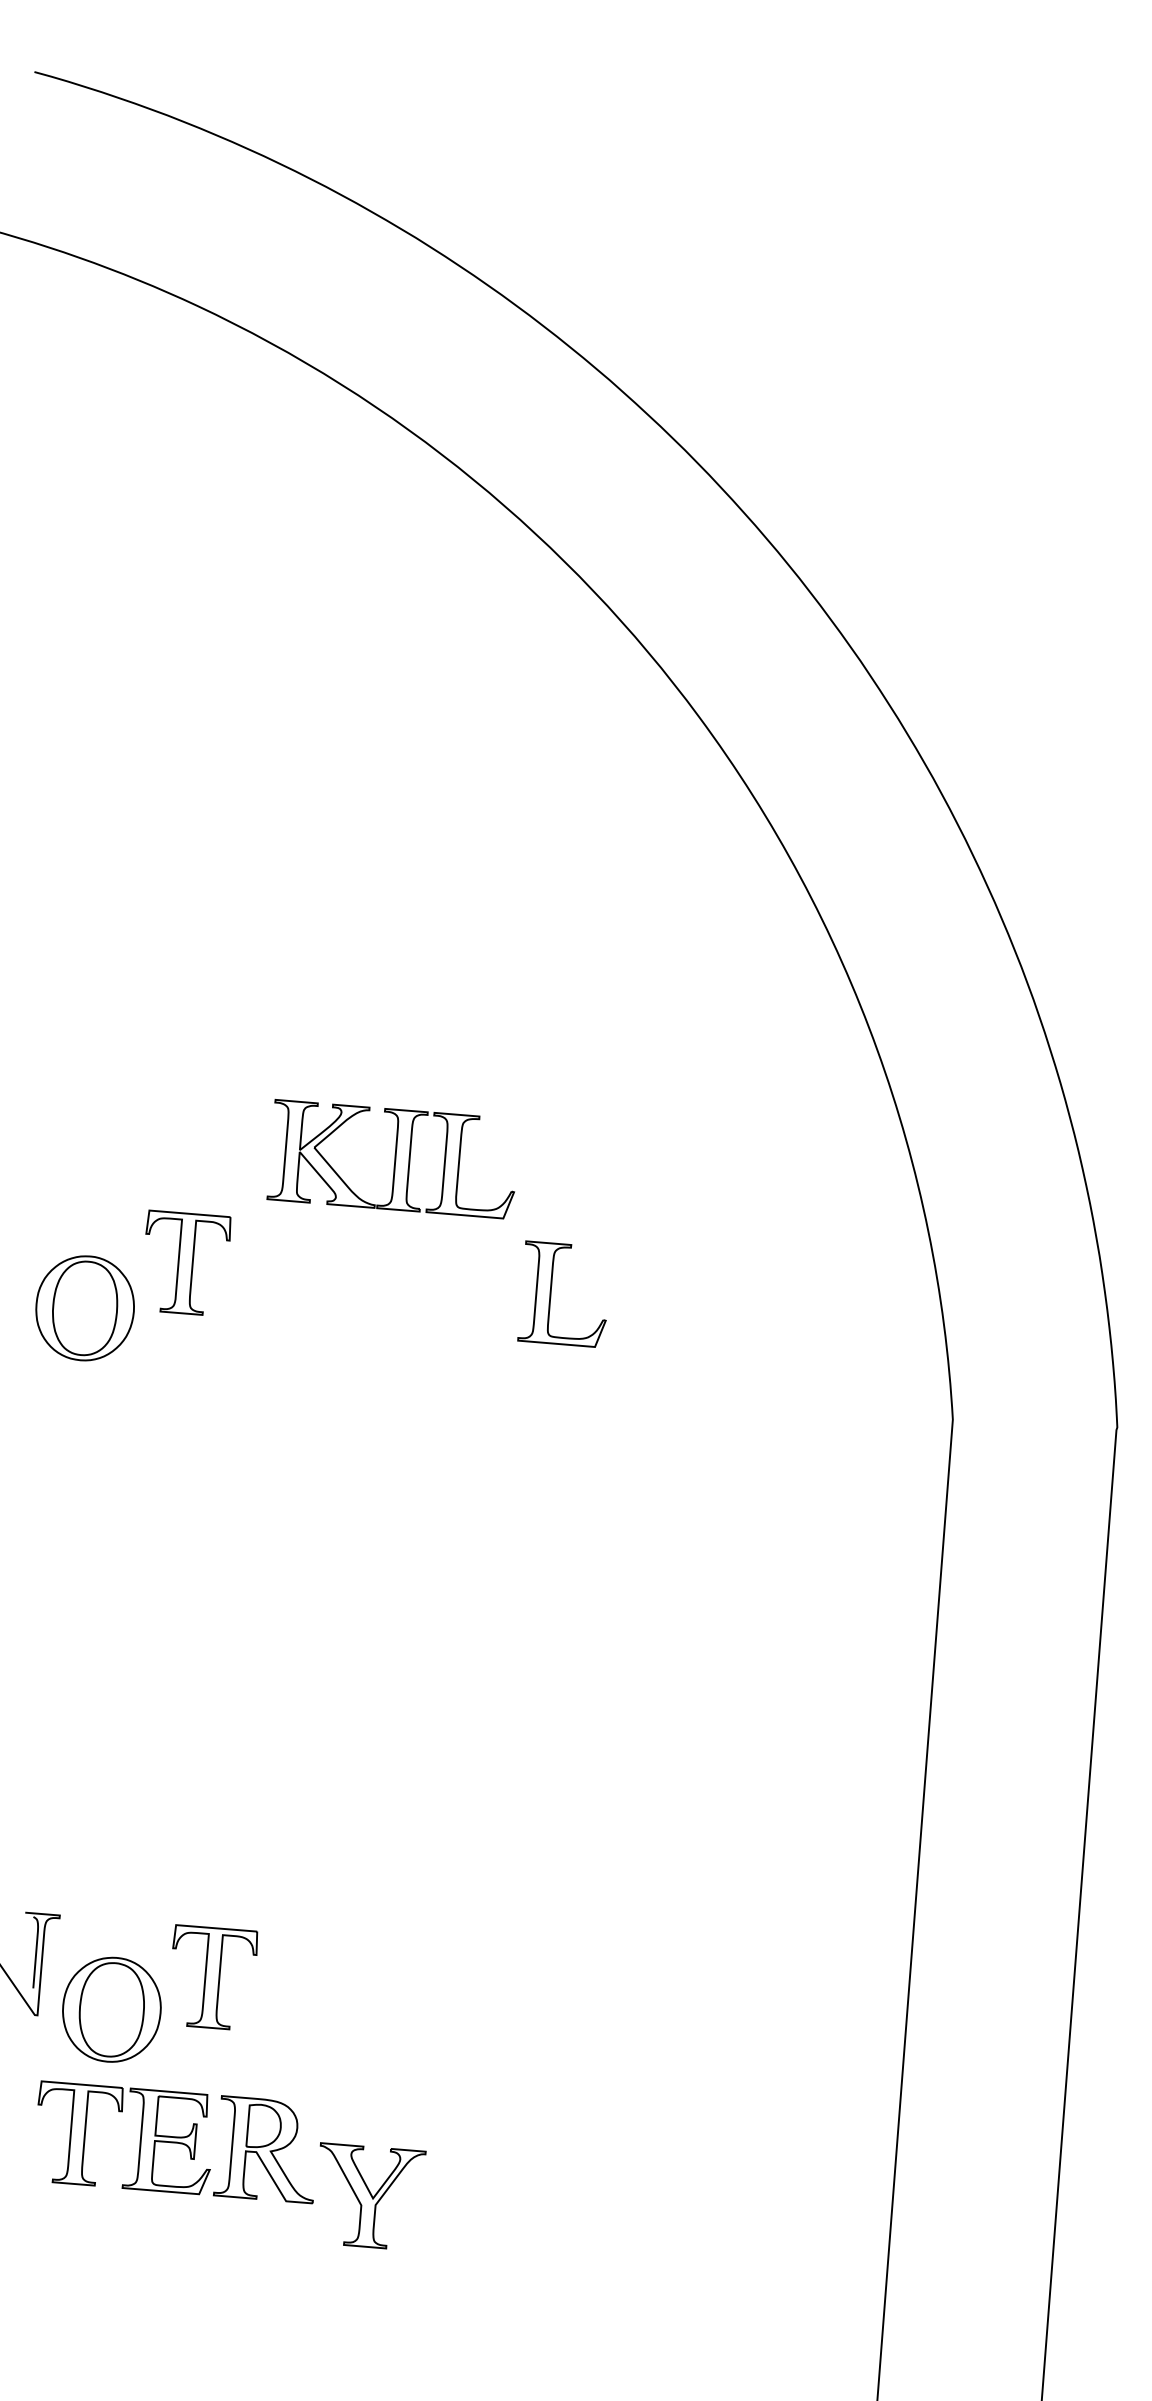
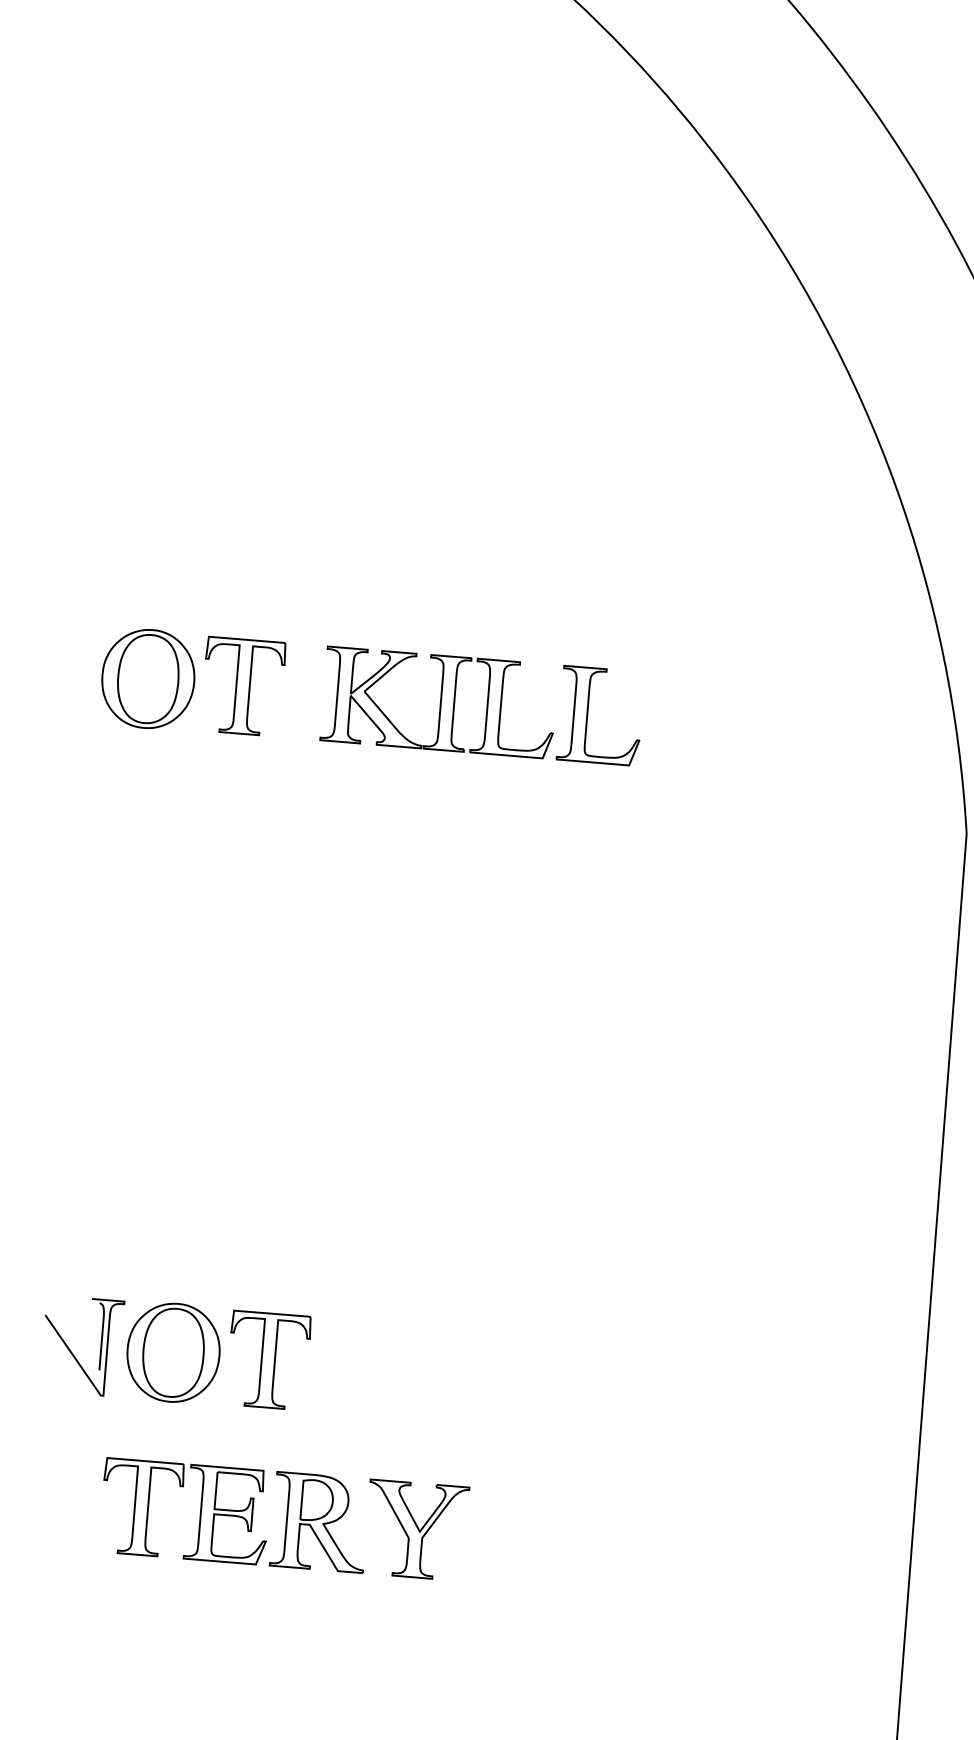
part: (390, 1159) -> (436, 702), moved
part: (84, 1308) -> (147, 679), moved
part: (111, 2009) -> (173, 1352), moved
part: (372, 2195) -> (419, 1528), moved

